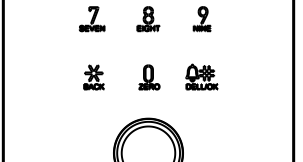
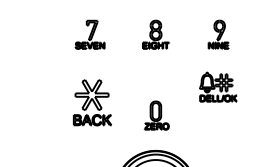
part: (201, 76) -> (217, 86), moved
part: (93, 77) -> (91, 102), size x1.6
part: (149, 77) -> (157, 115), moved

